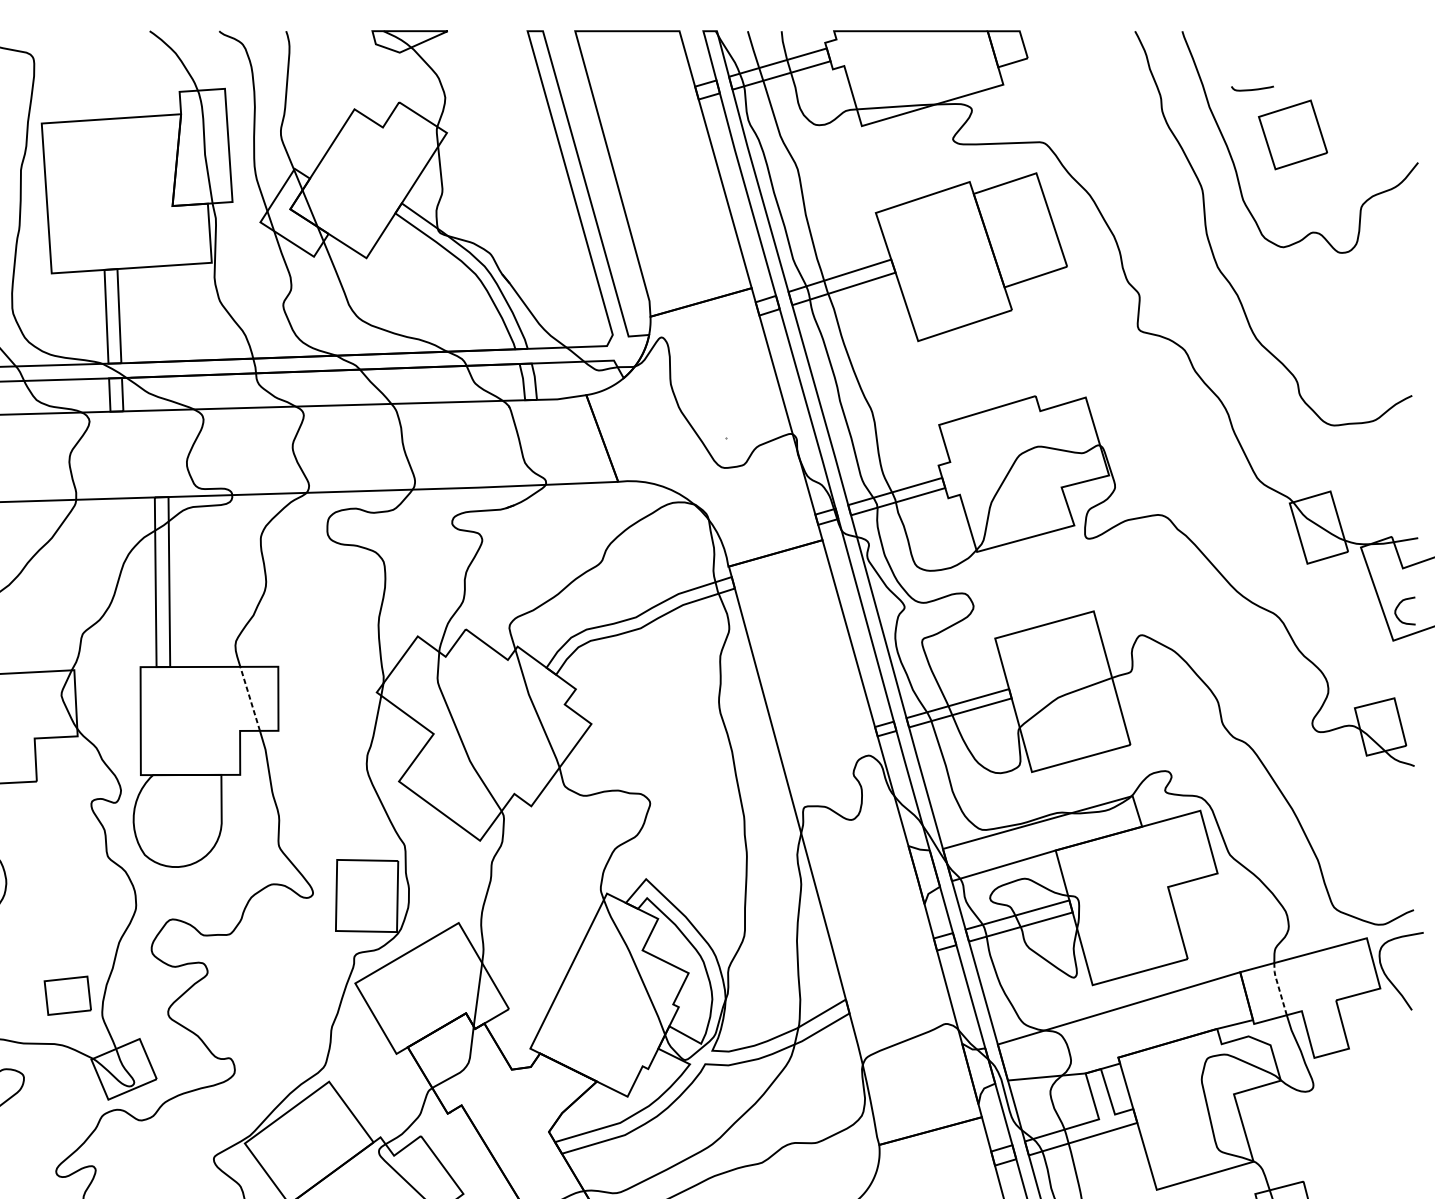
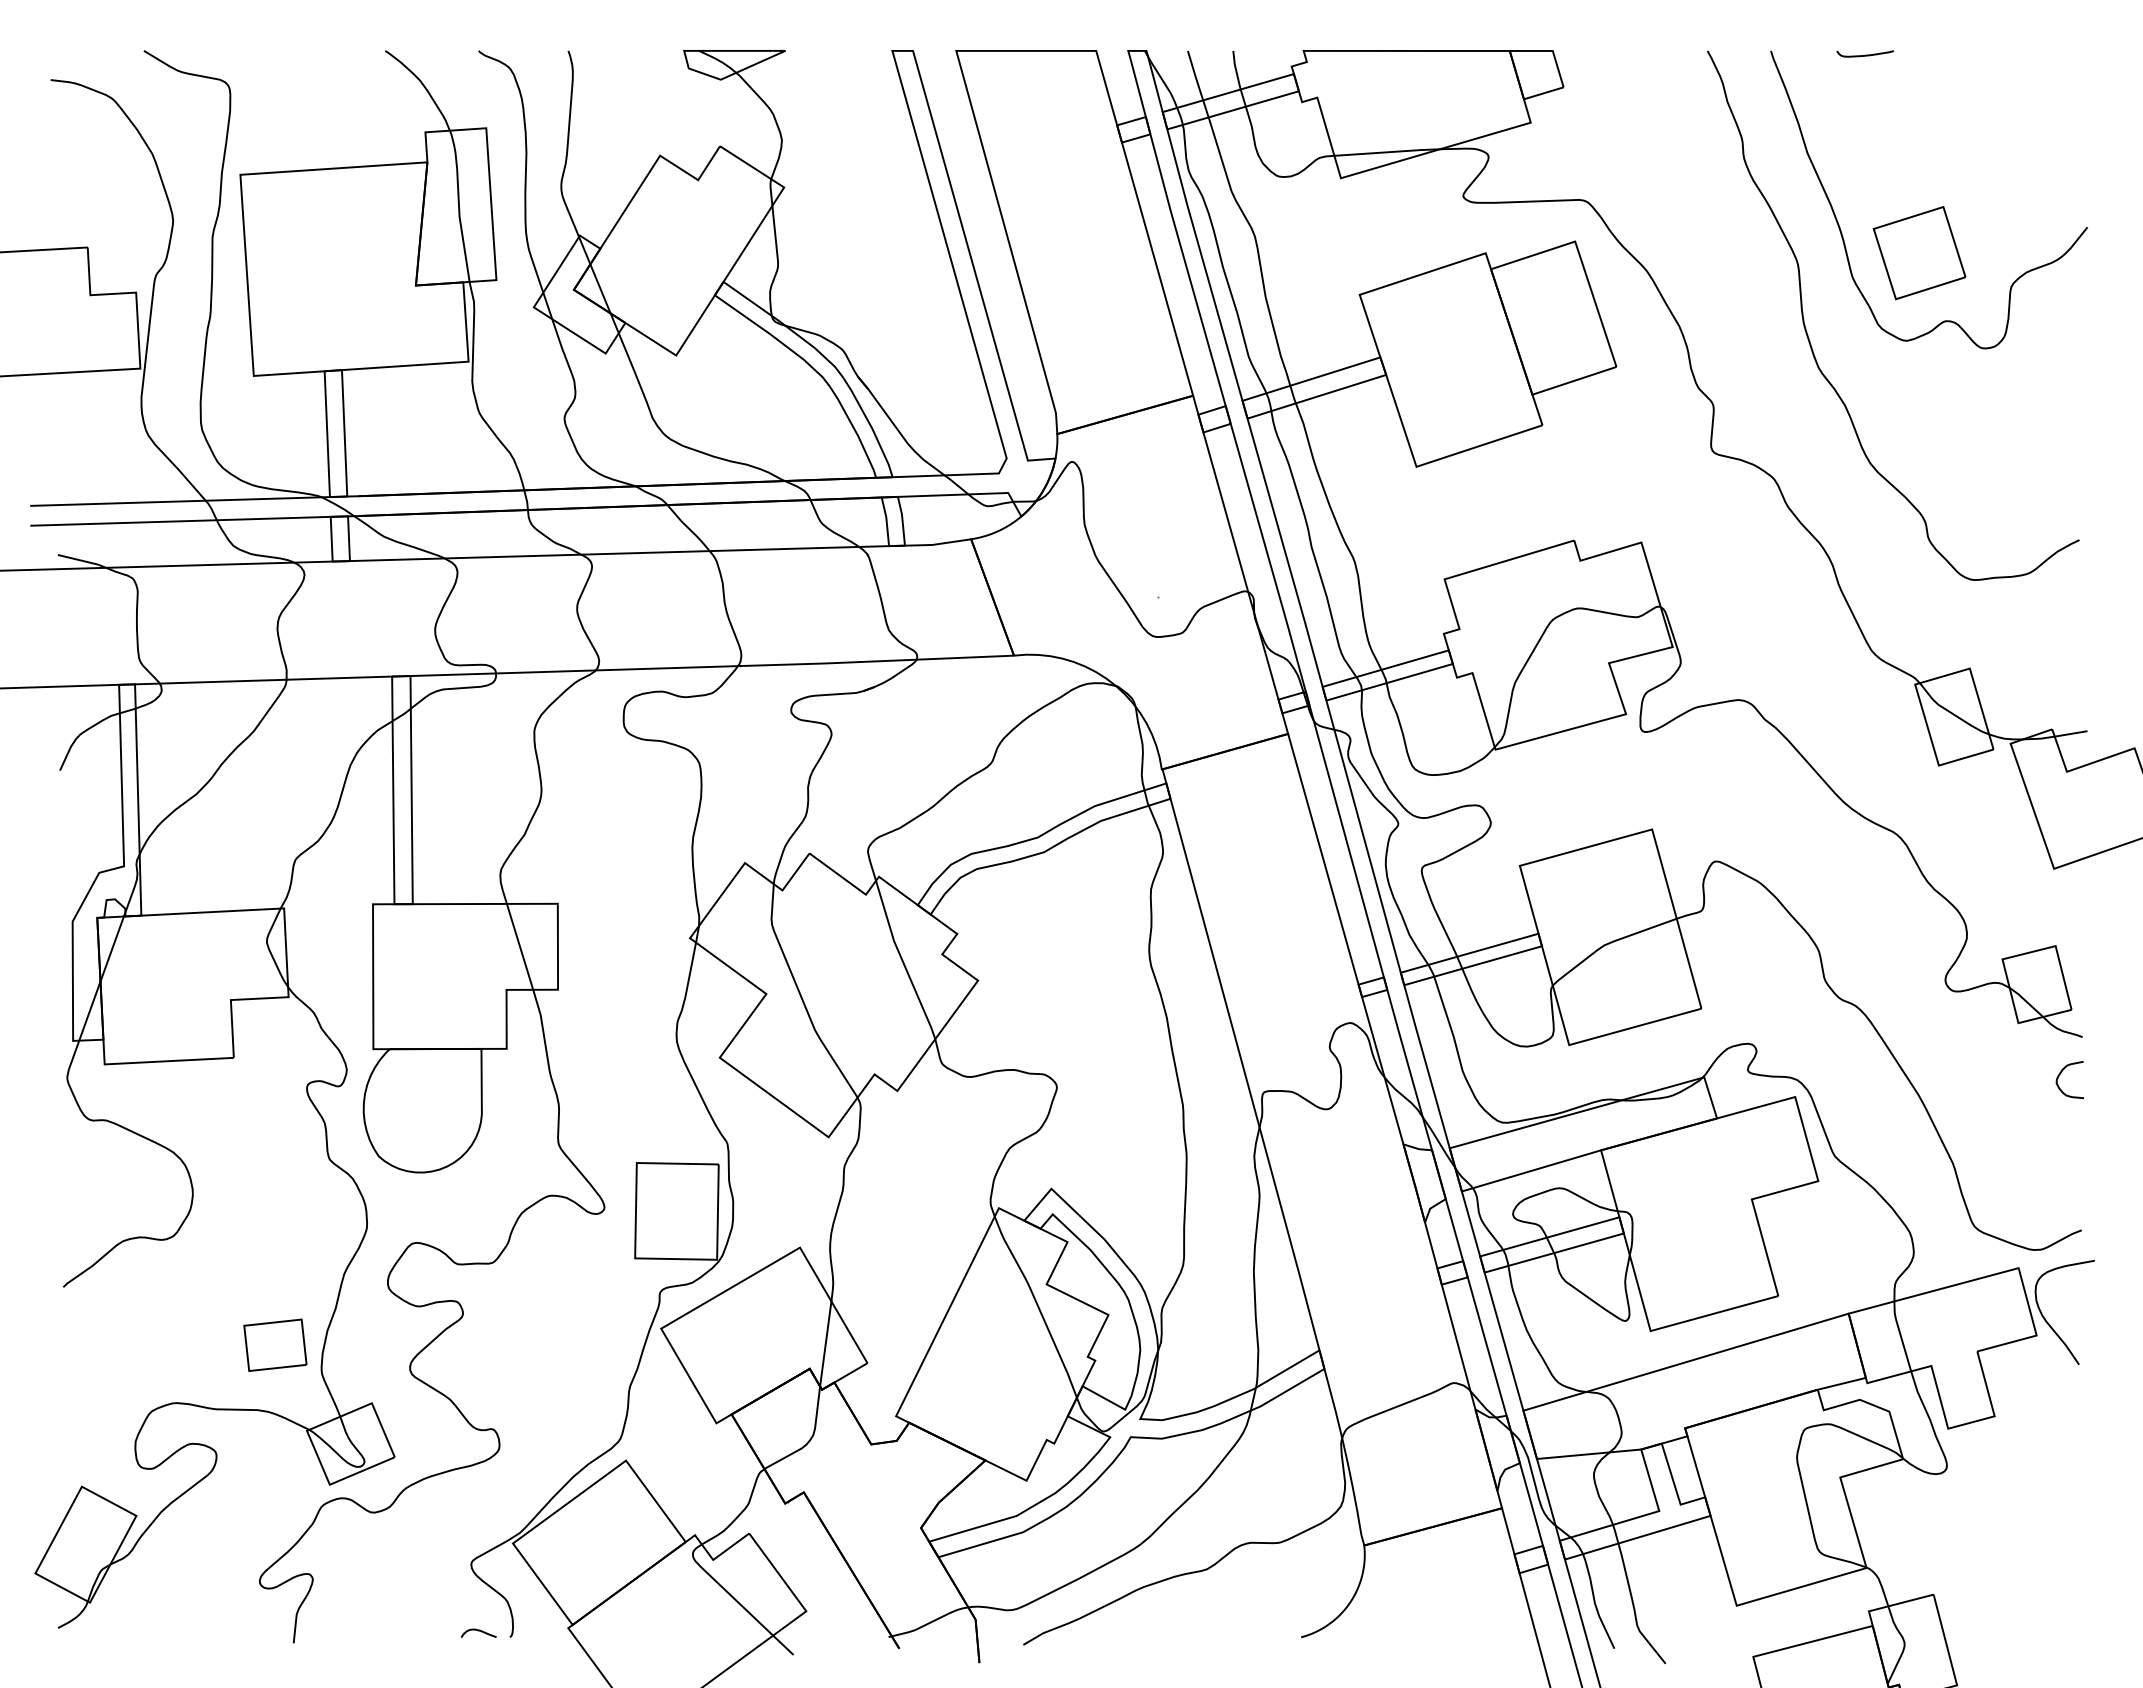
curve: (1252, 89) -> (1865, 54), moved
part: (1293, 135) -> (1919, 253), moved
curve: (1398, 606) -> (2061, 1073), moved
line: (250, 698) -> (520, 946), dashed -> solid
line: (1278, 988) -> (1900, 1335), dashed -> solid

